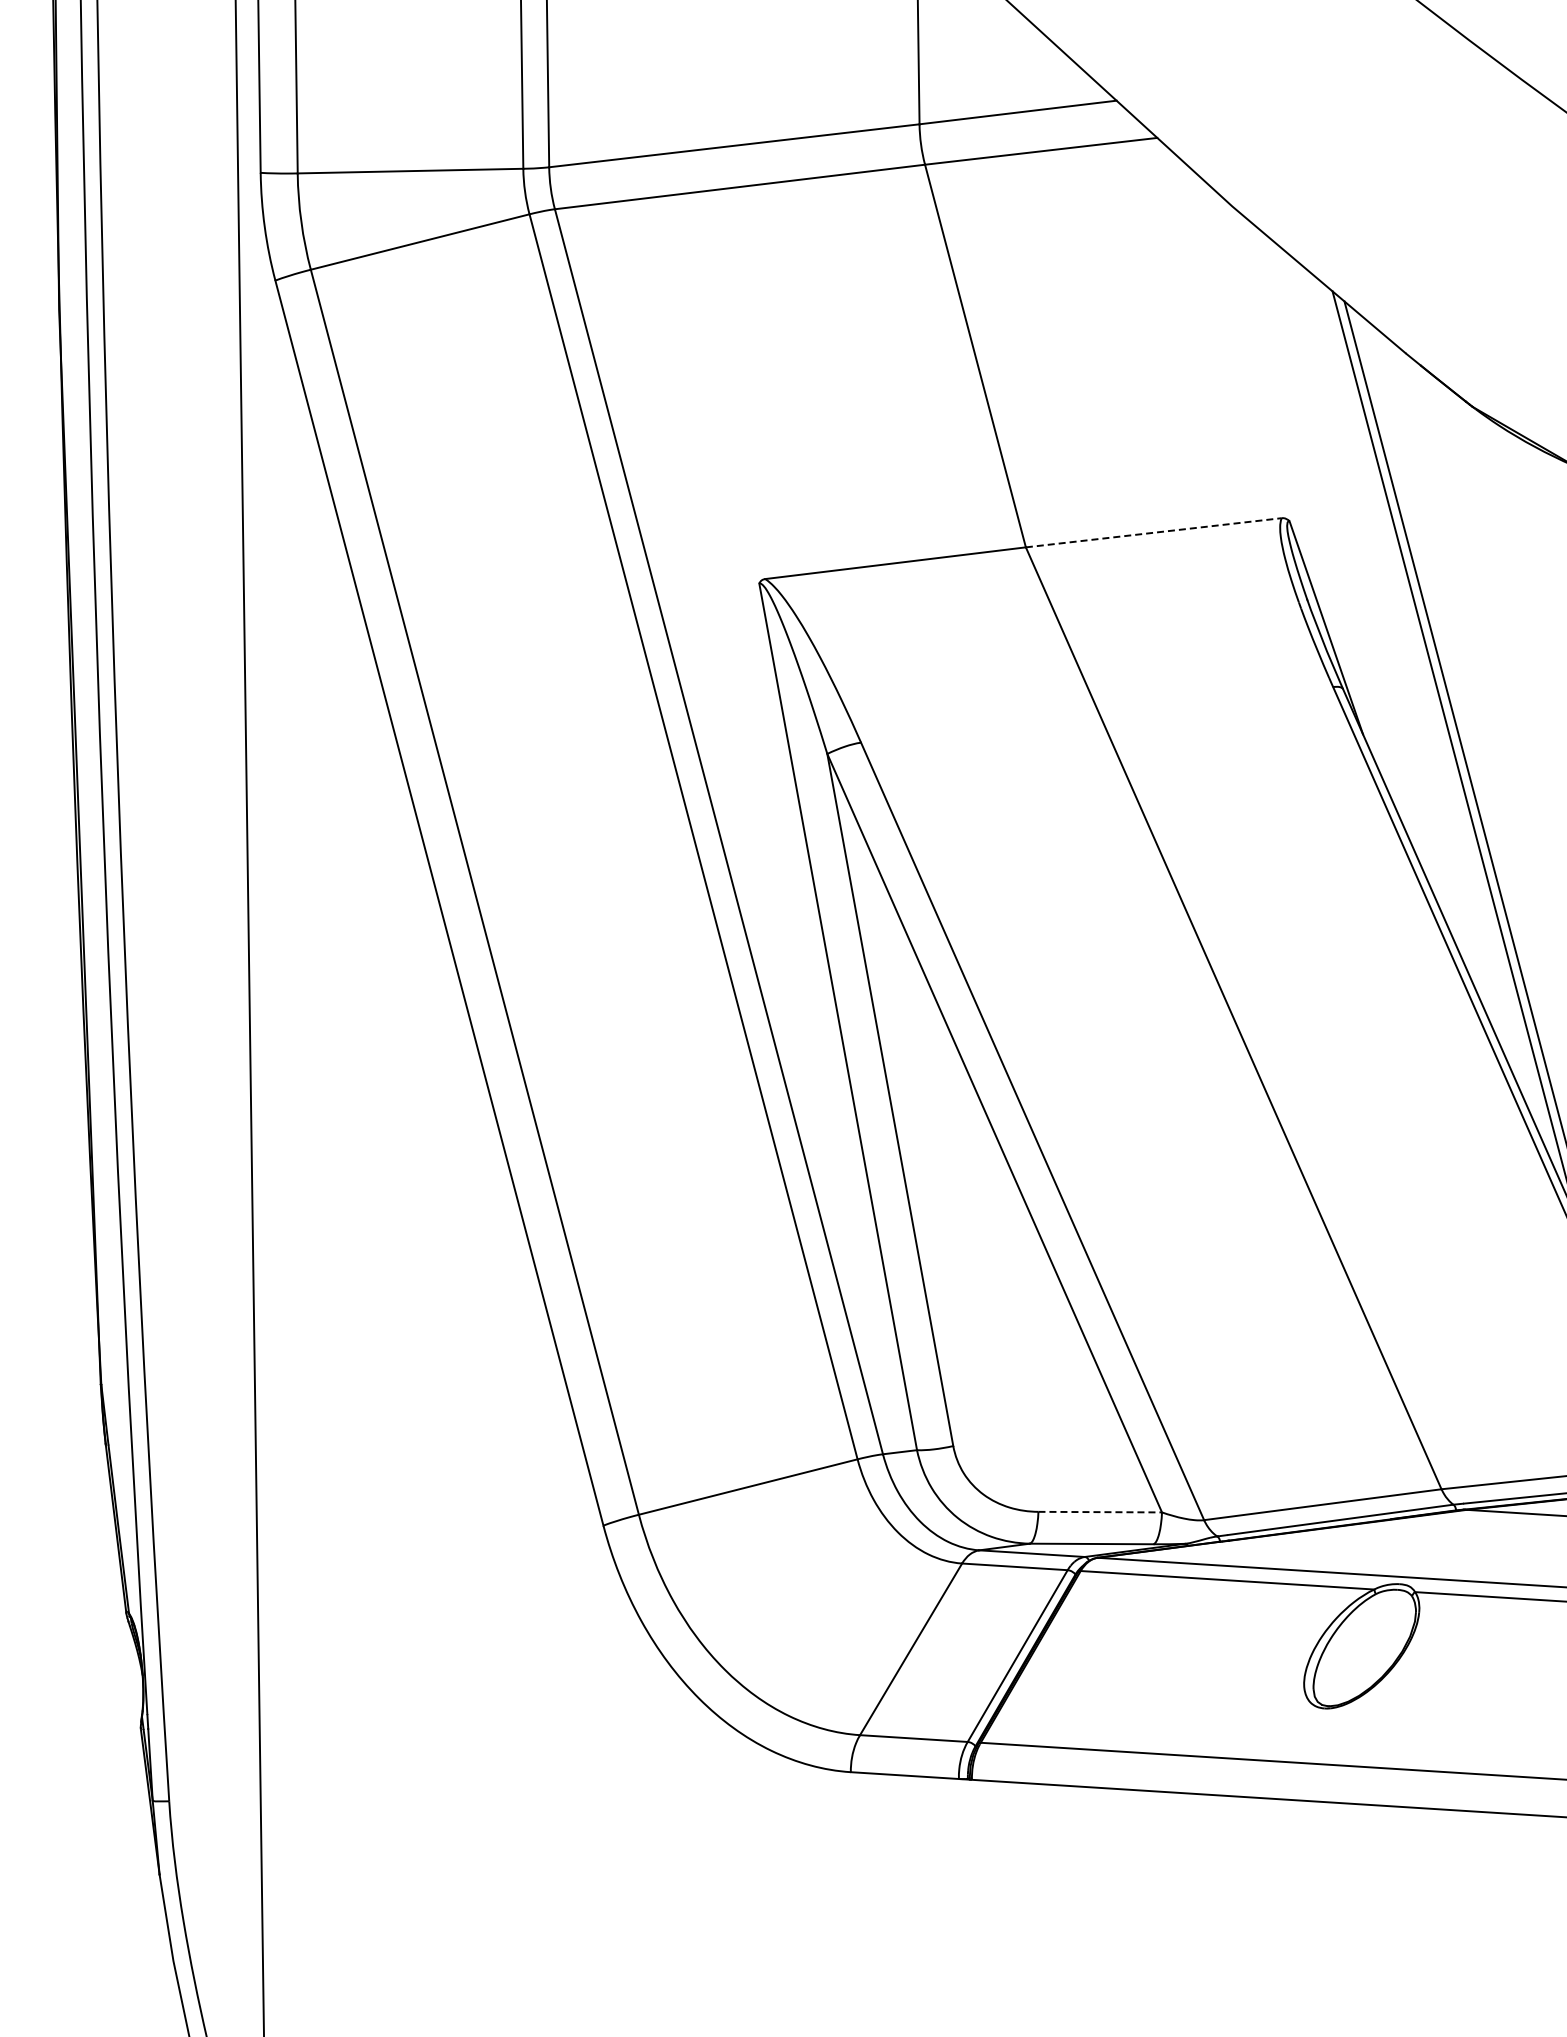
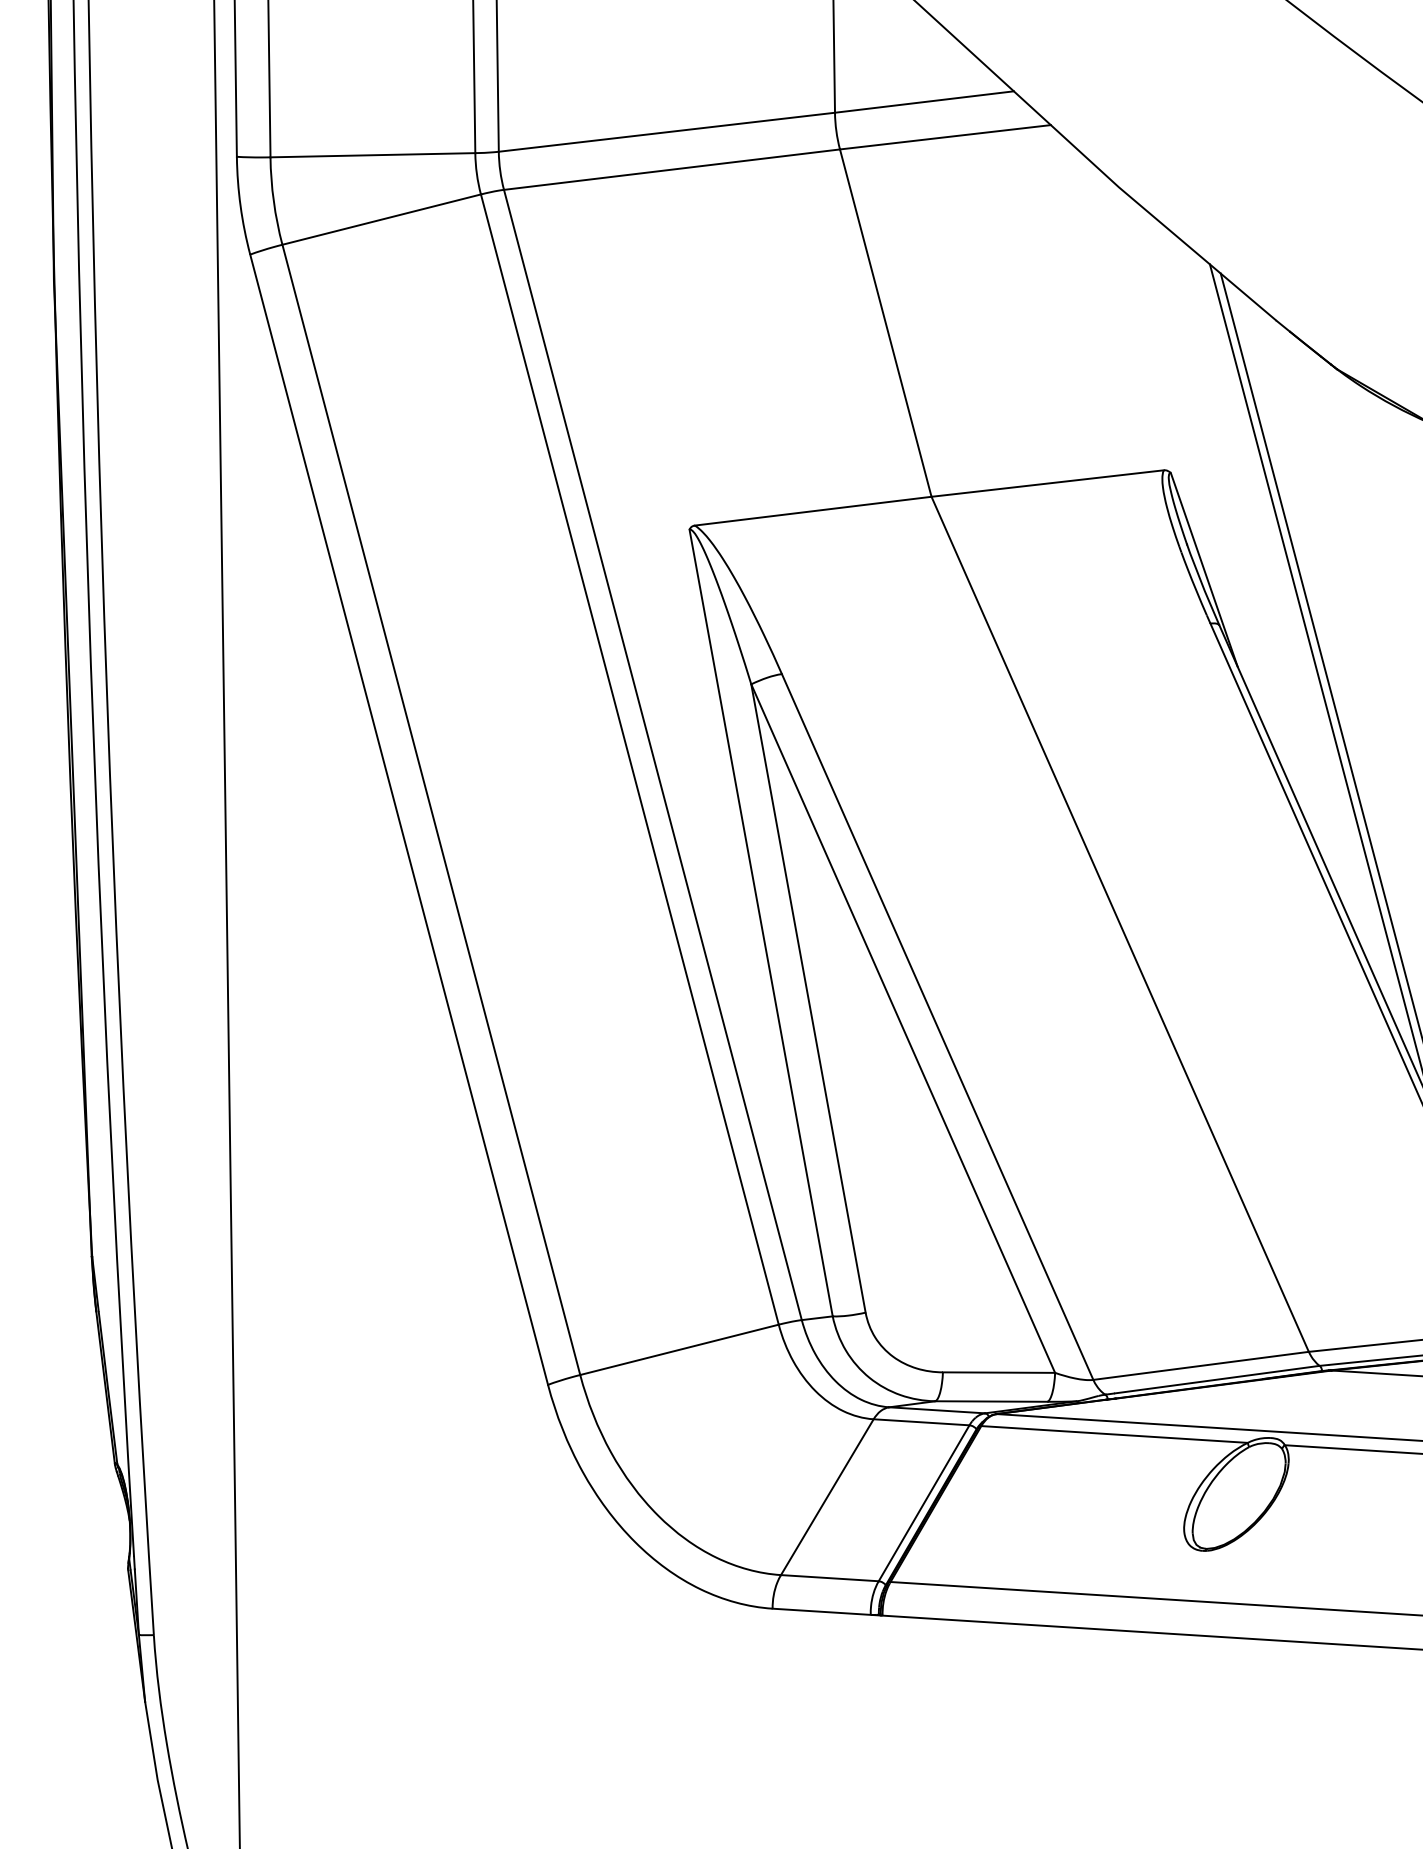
line: (1153, 532) -> (1047, 483), dashed -> solid
line: (1100, 1512) -> (999, 1372), dashed -> solid

